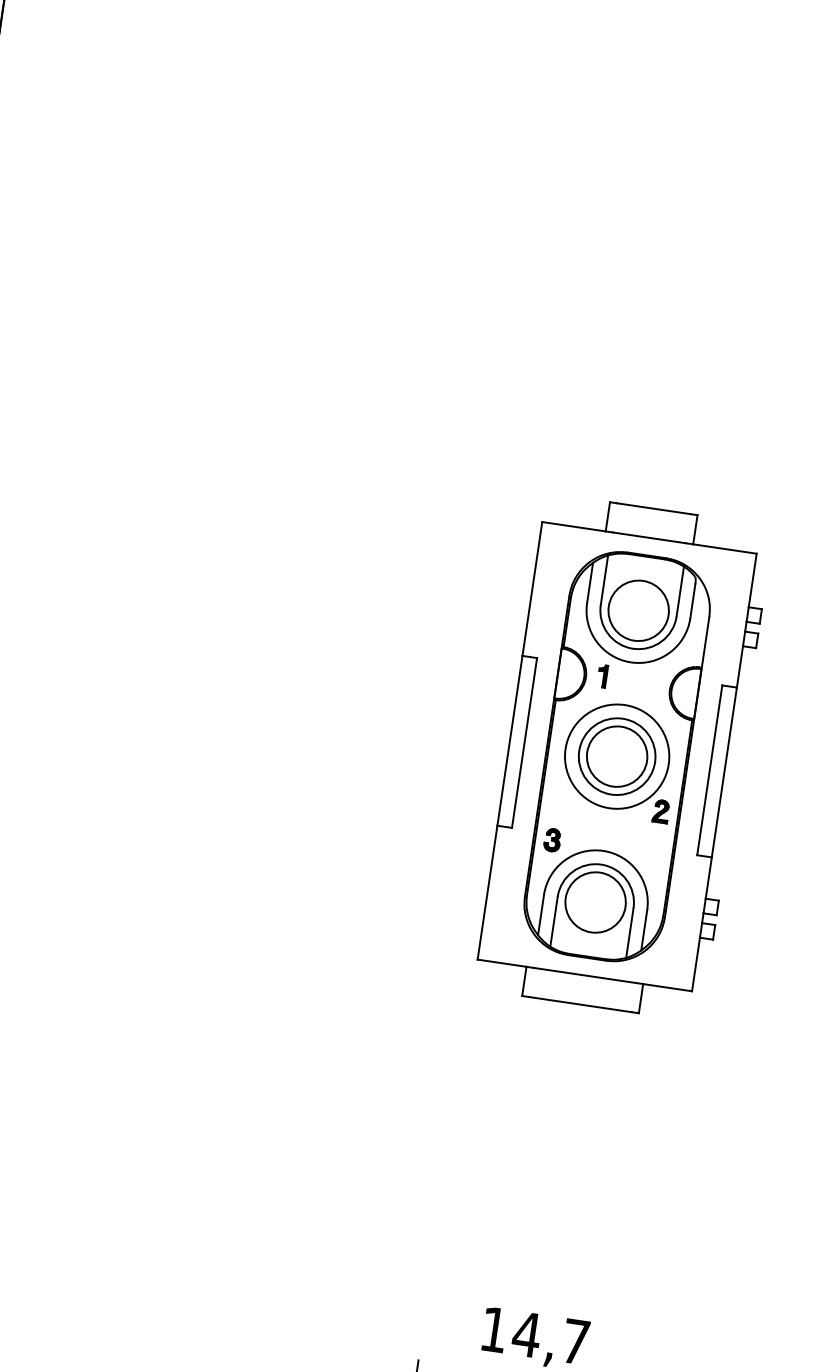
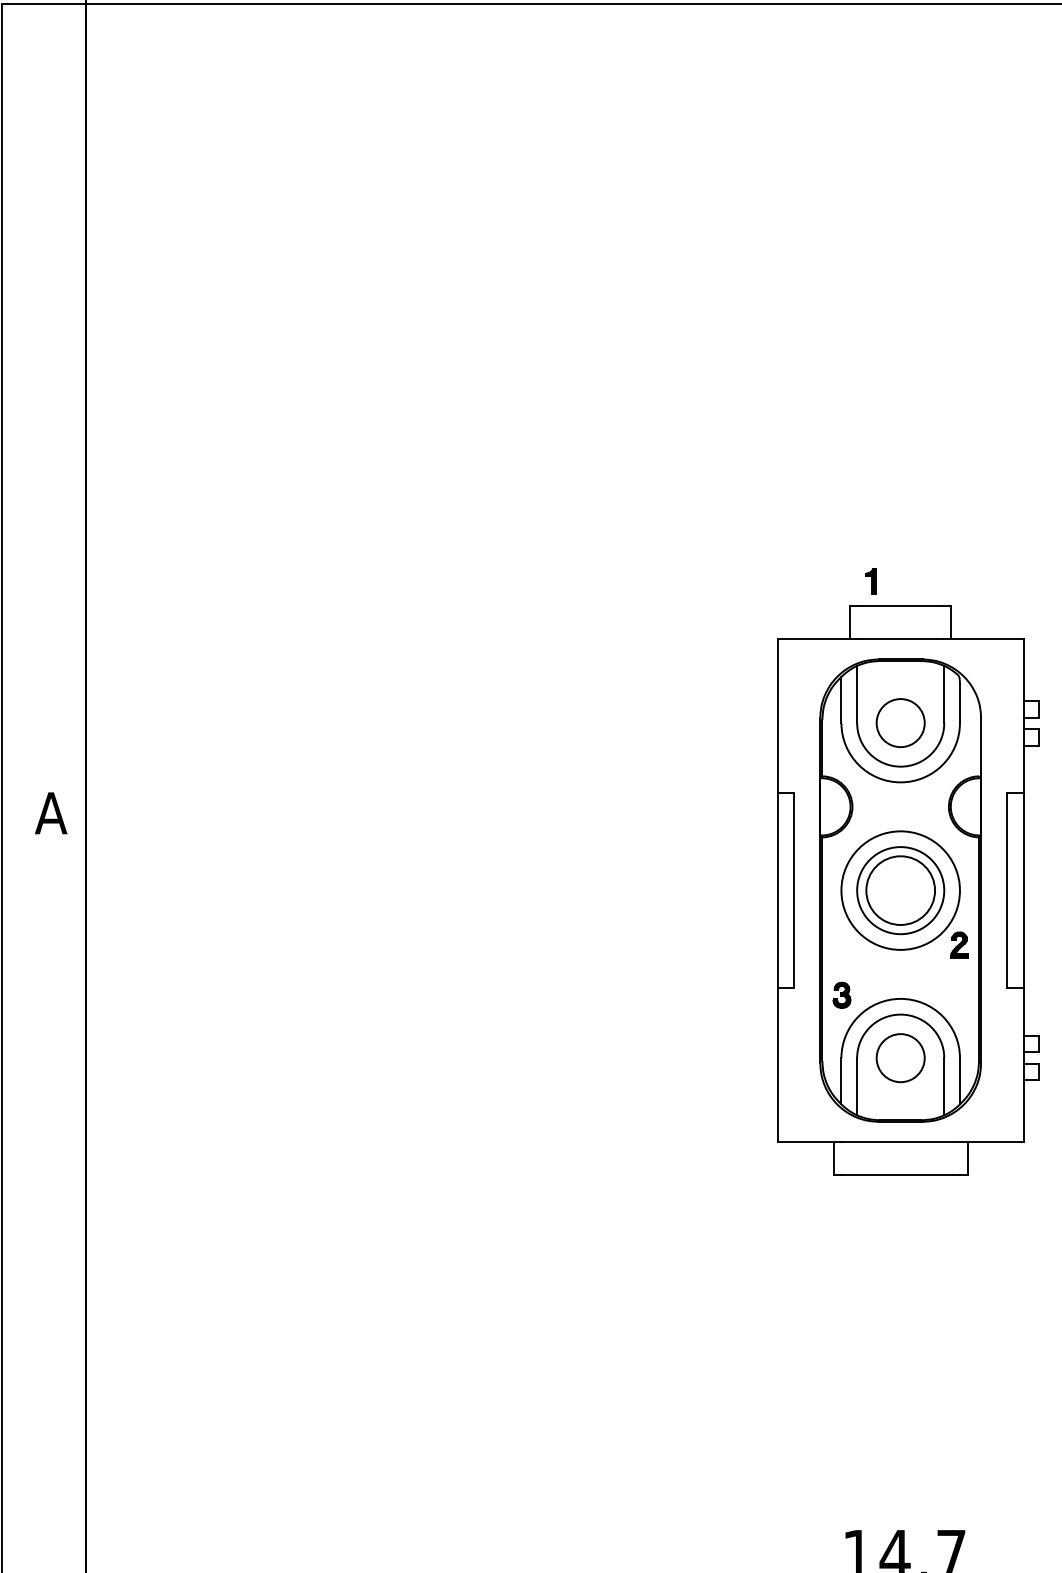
circle: (638, 610) -> (900, 722), size x0.7
part: (602, 676) -> (870, 581), moved
circle: (595, 901) -> (900, 1057), size x0.7

